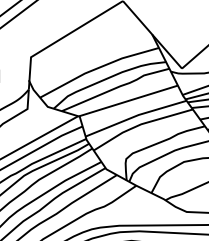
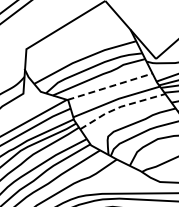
line: (127, 100) -> (109, 86), solid -> dashed
line: (141, 123) -> (121, 106), solid -> dashed

